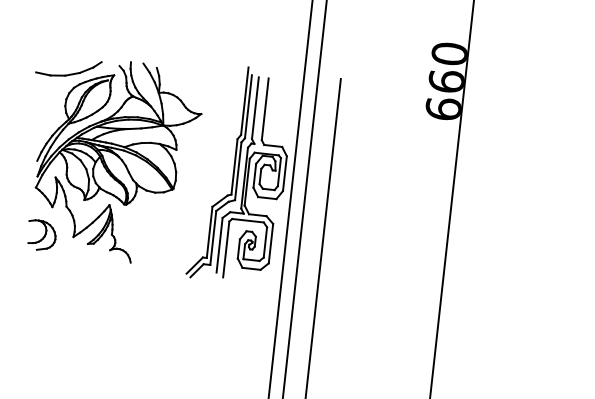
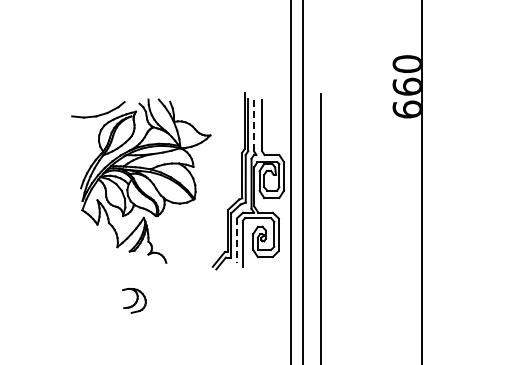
line: (255, 109) -> (254, 126), solid -> dashed
part: (41, 235) -> (134, 300), moved
line: (220, 245) -> (237, 240), solid -> dashed

